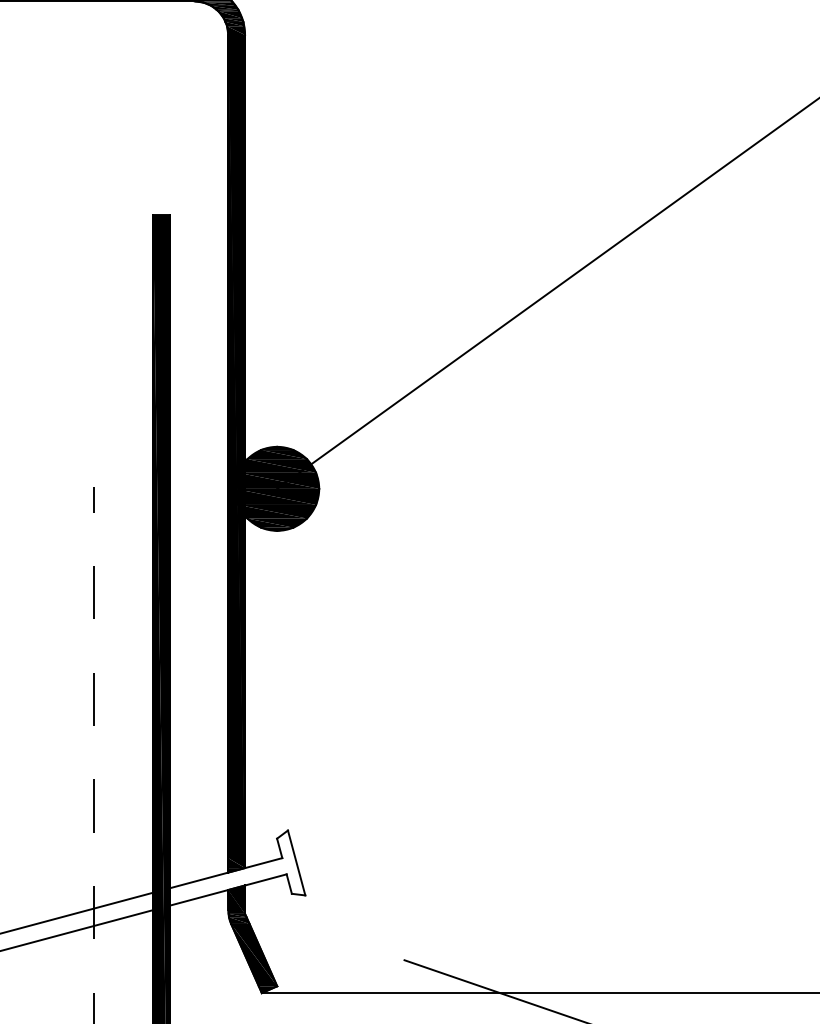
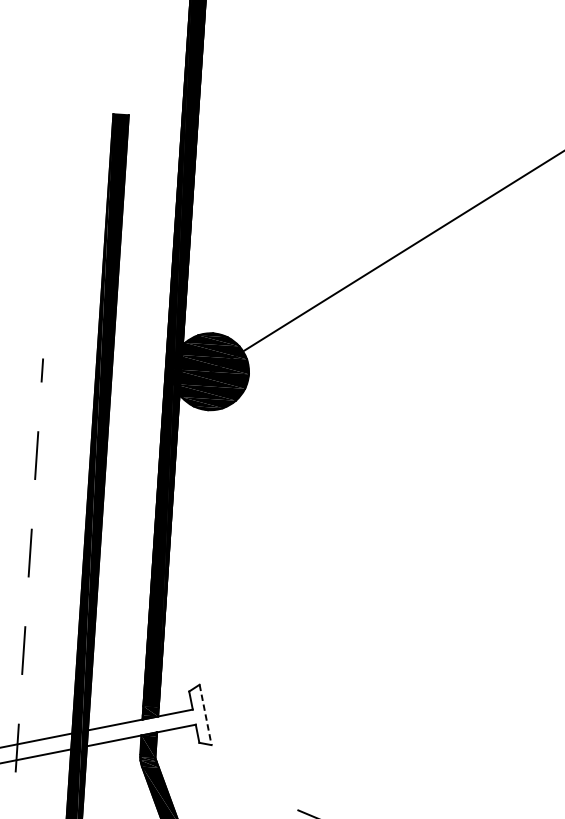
line: (296, 862) -> (205, 714), solid -> dashed

